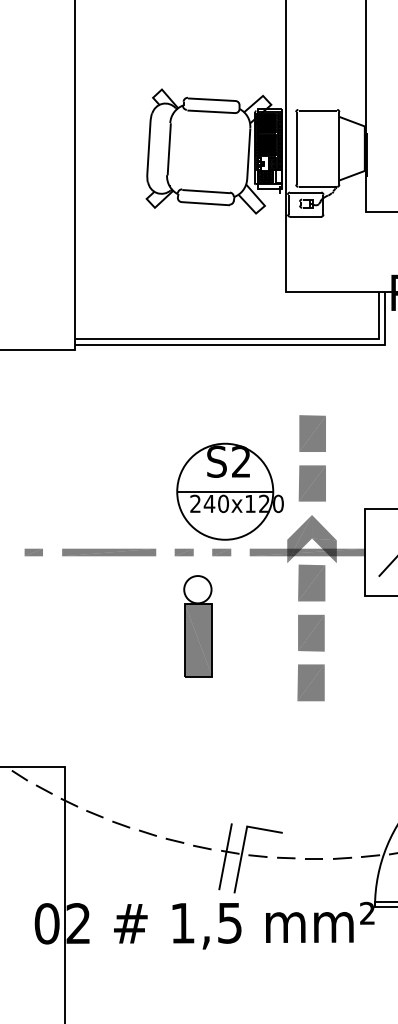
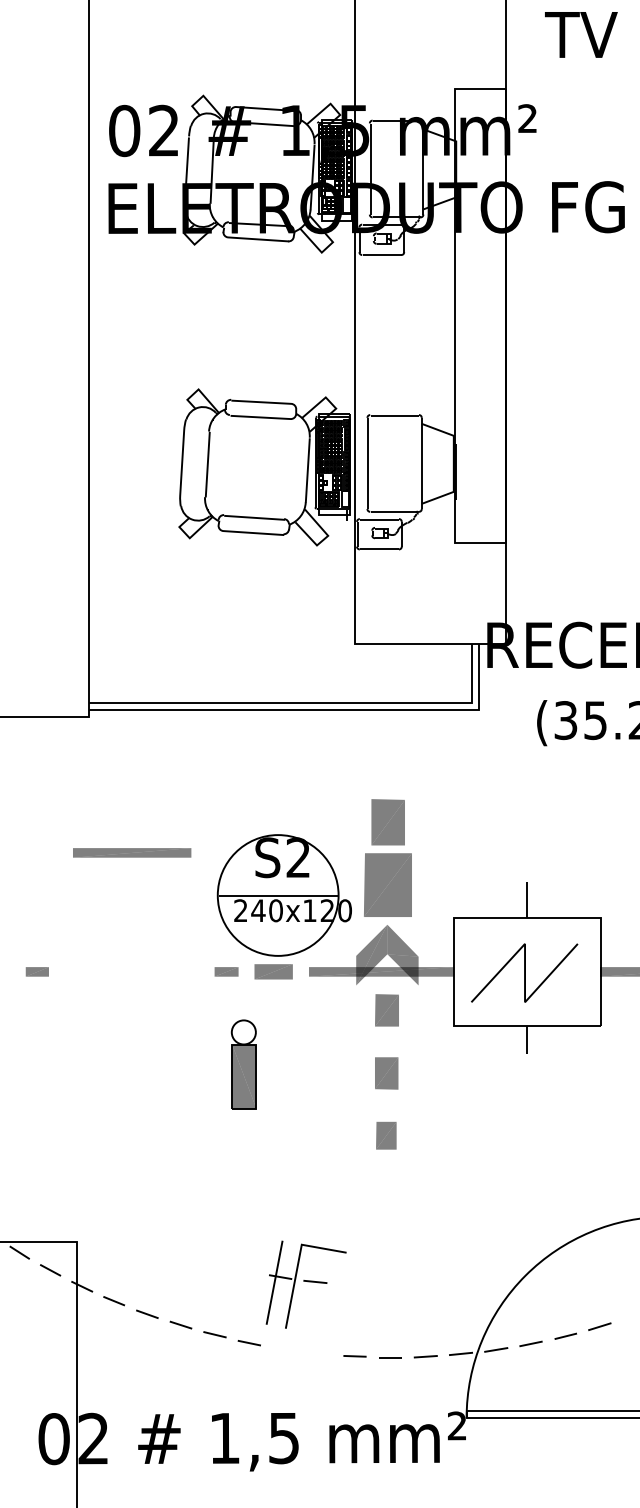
part: (312, 483) -> (387, 884), size x1.4
part: (109, 552) -> (132, 852), moved
part: (221, 552) -> (273, 971), size x1.6
part: (311, 583) -> (386, 1010), size x0.7
part: (197, 626) -> (243, 1064), size x0.7
part: (311, 633) -> (386, 1073), size x0.7
part: (311, 682) -> (386, 1135), size x0.6
part: (250, 858) -> (305, 1284), moved

